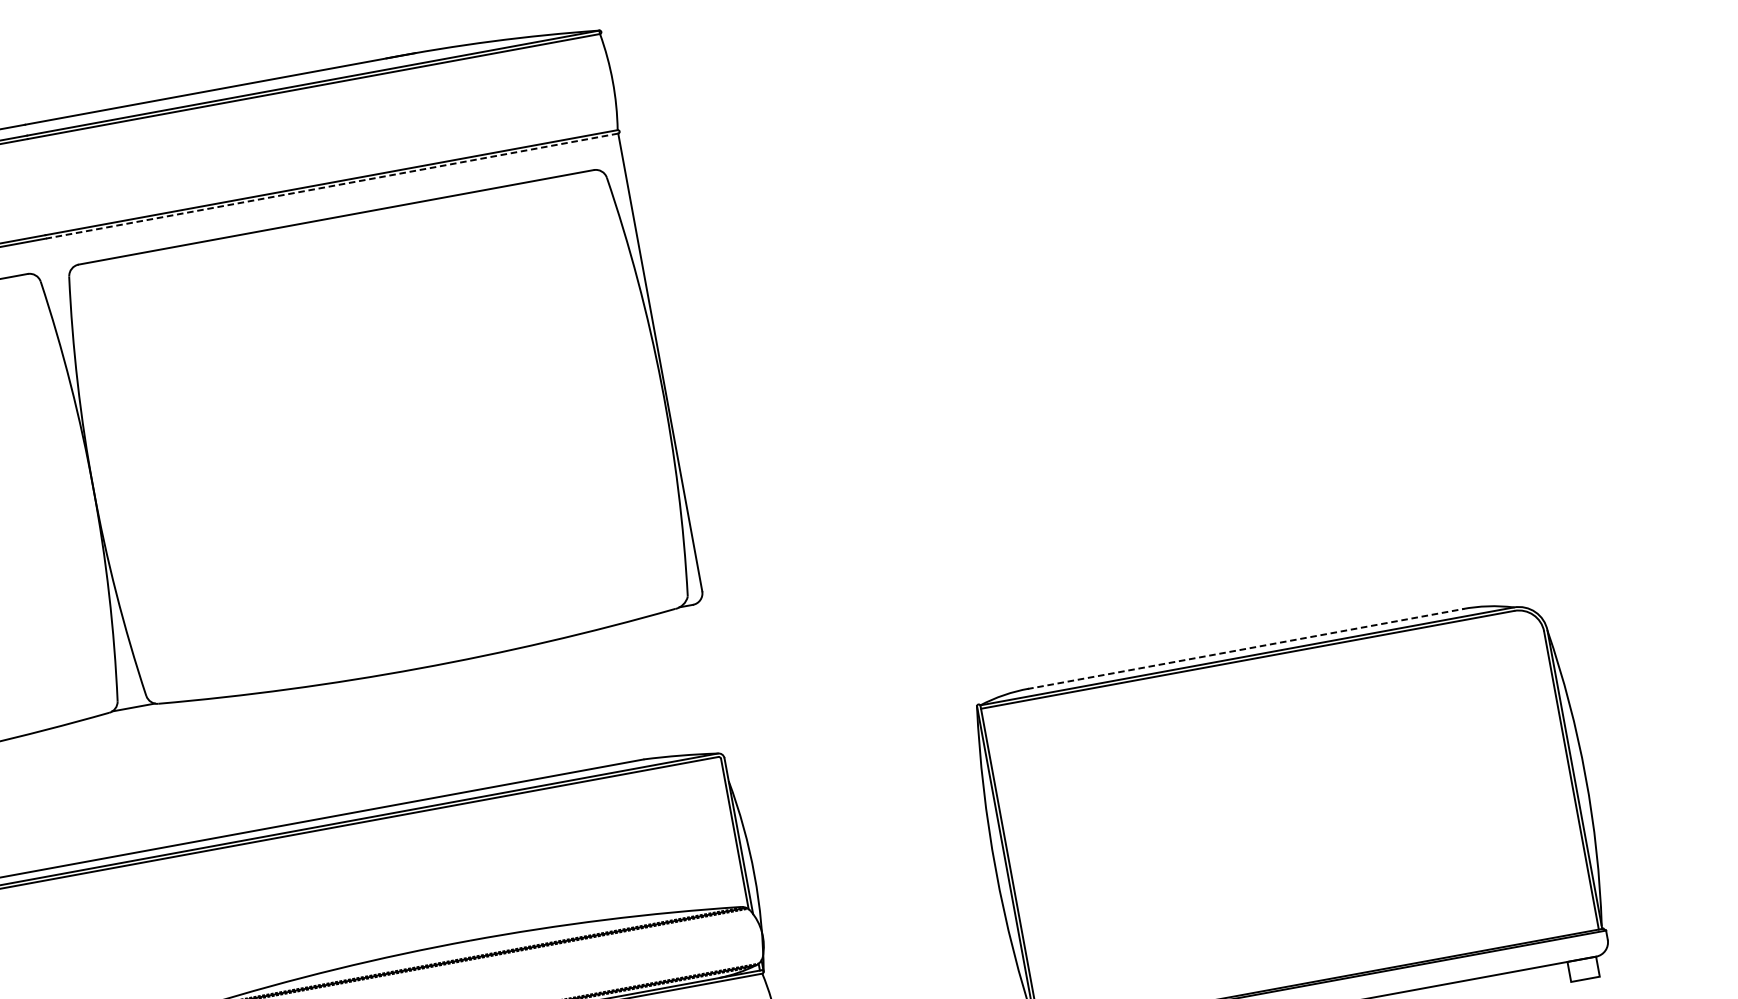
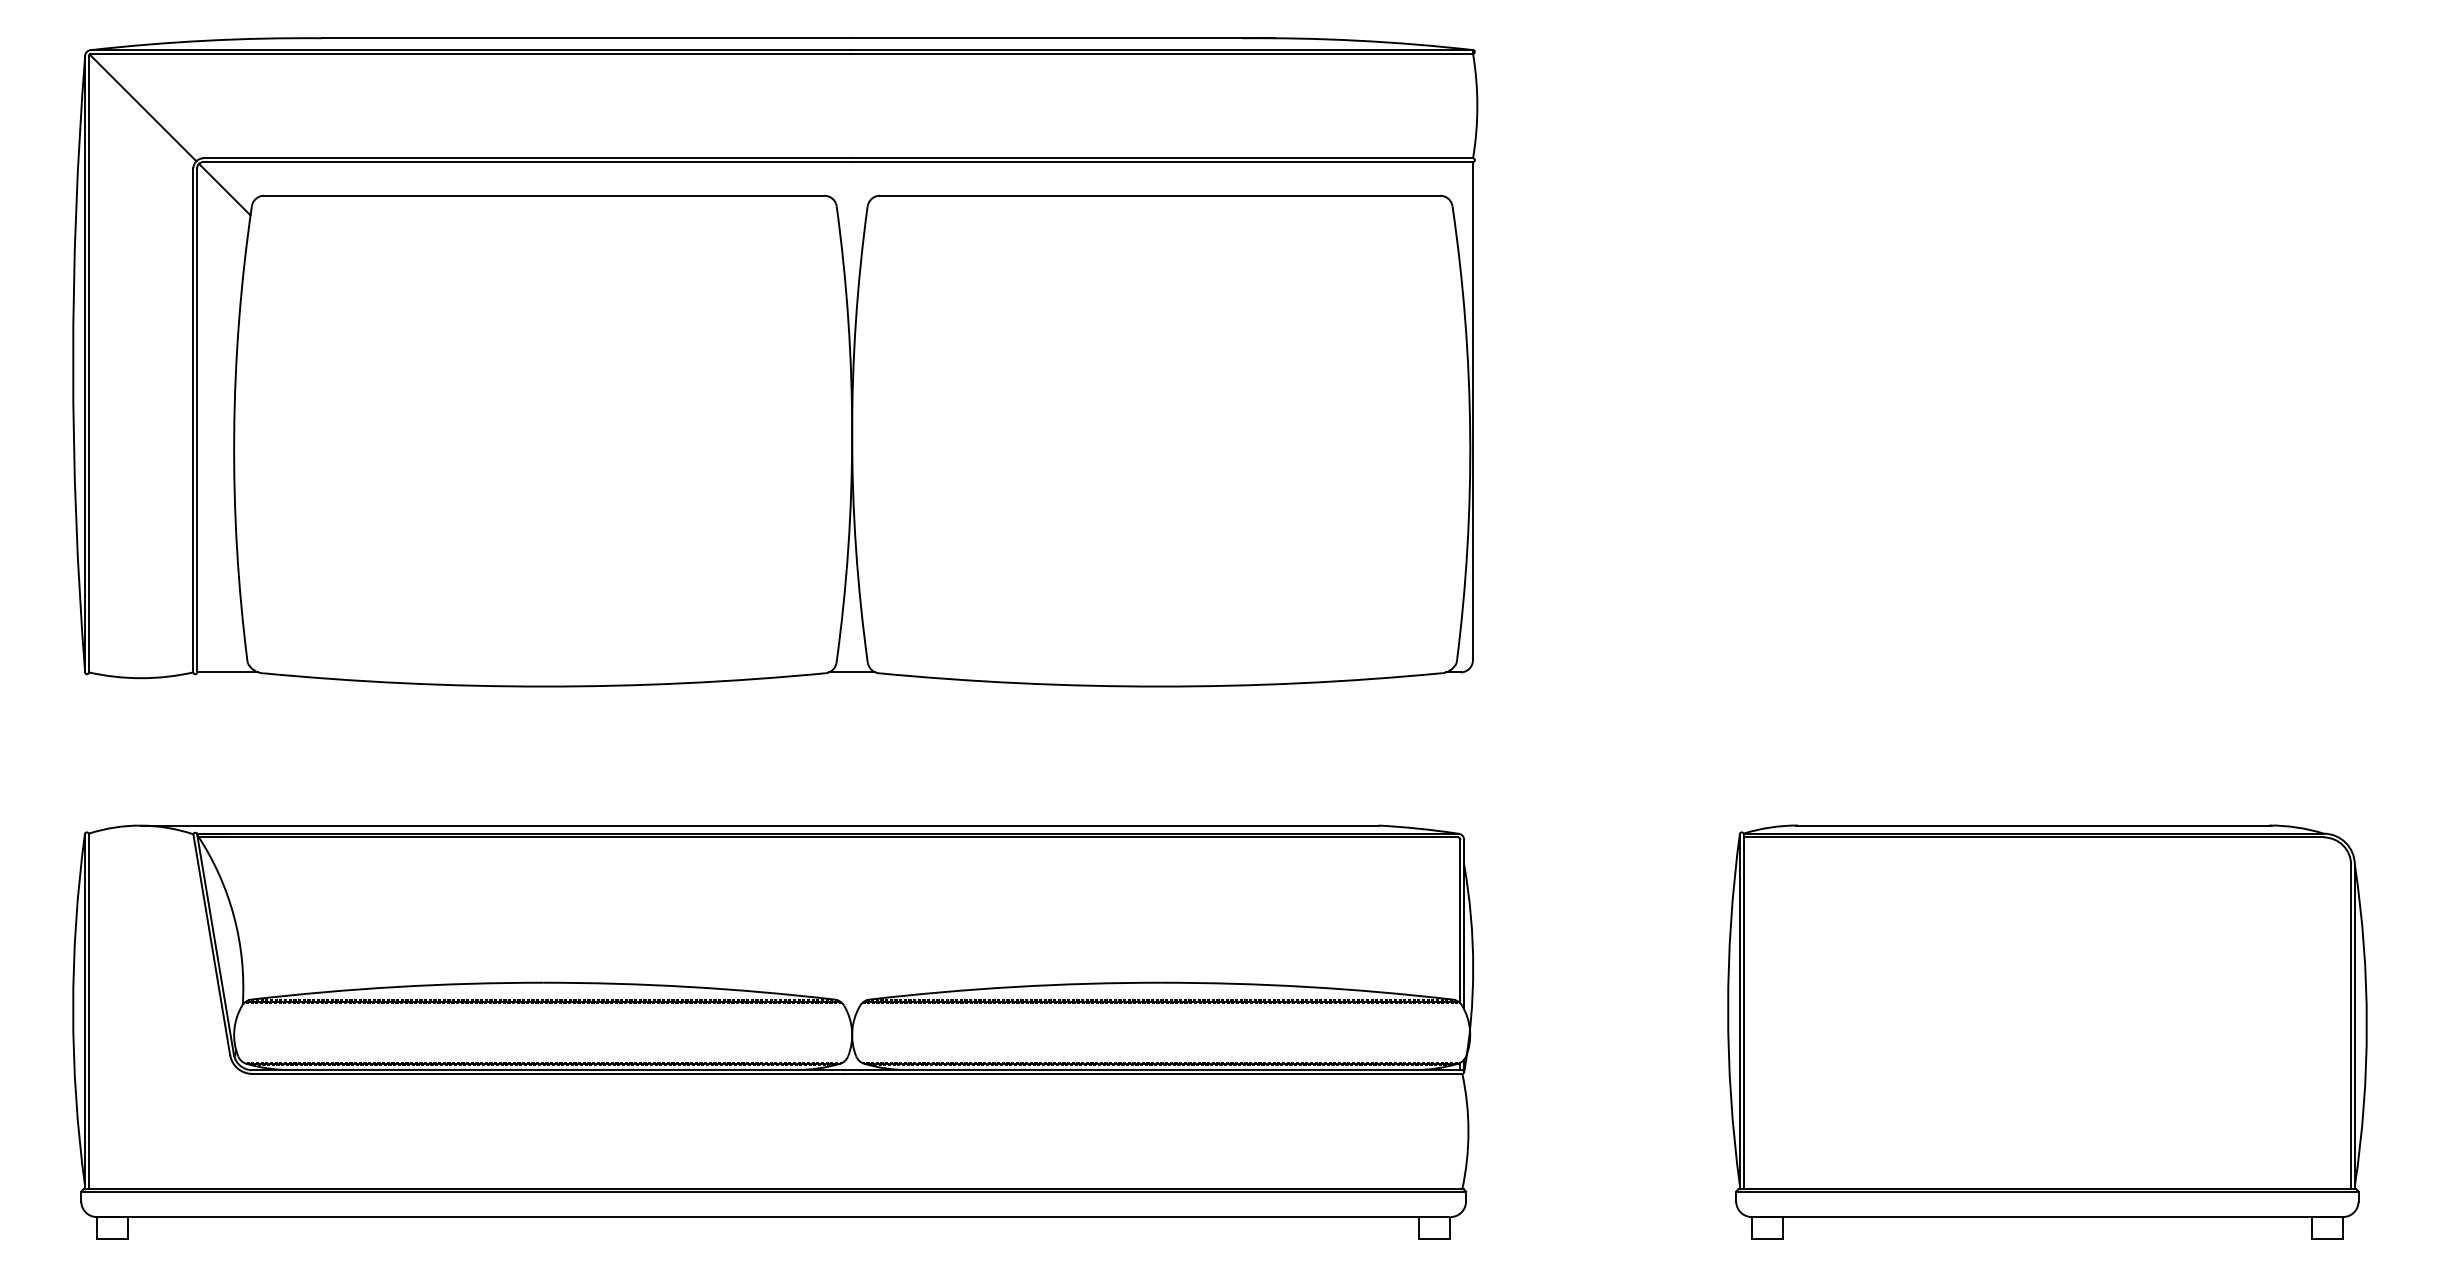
line: (331, 186) -> (1161, 162), dashed -> solid
line: (1245, 648) -> (2033, 825), dashed -> solid

